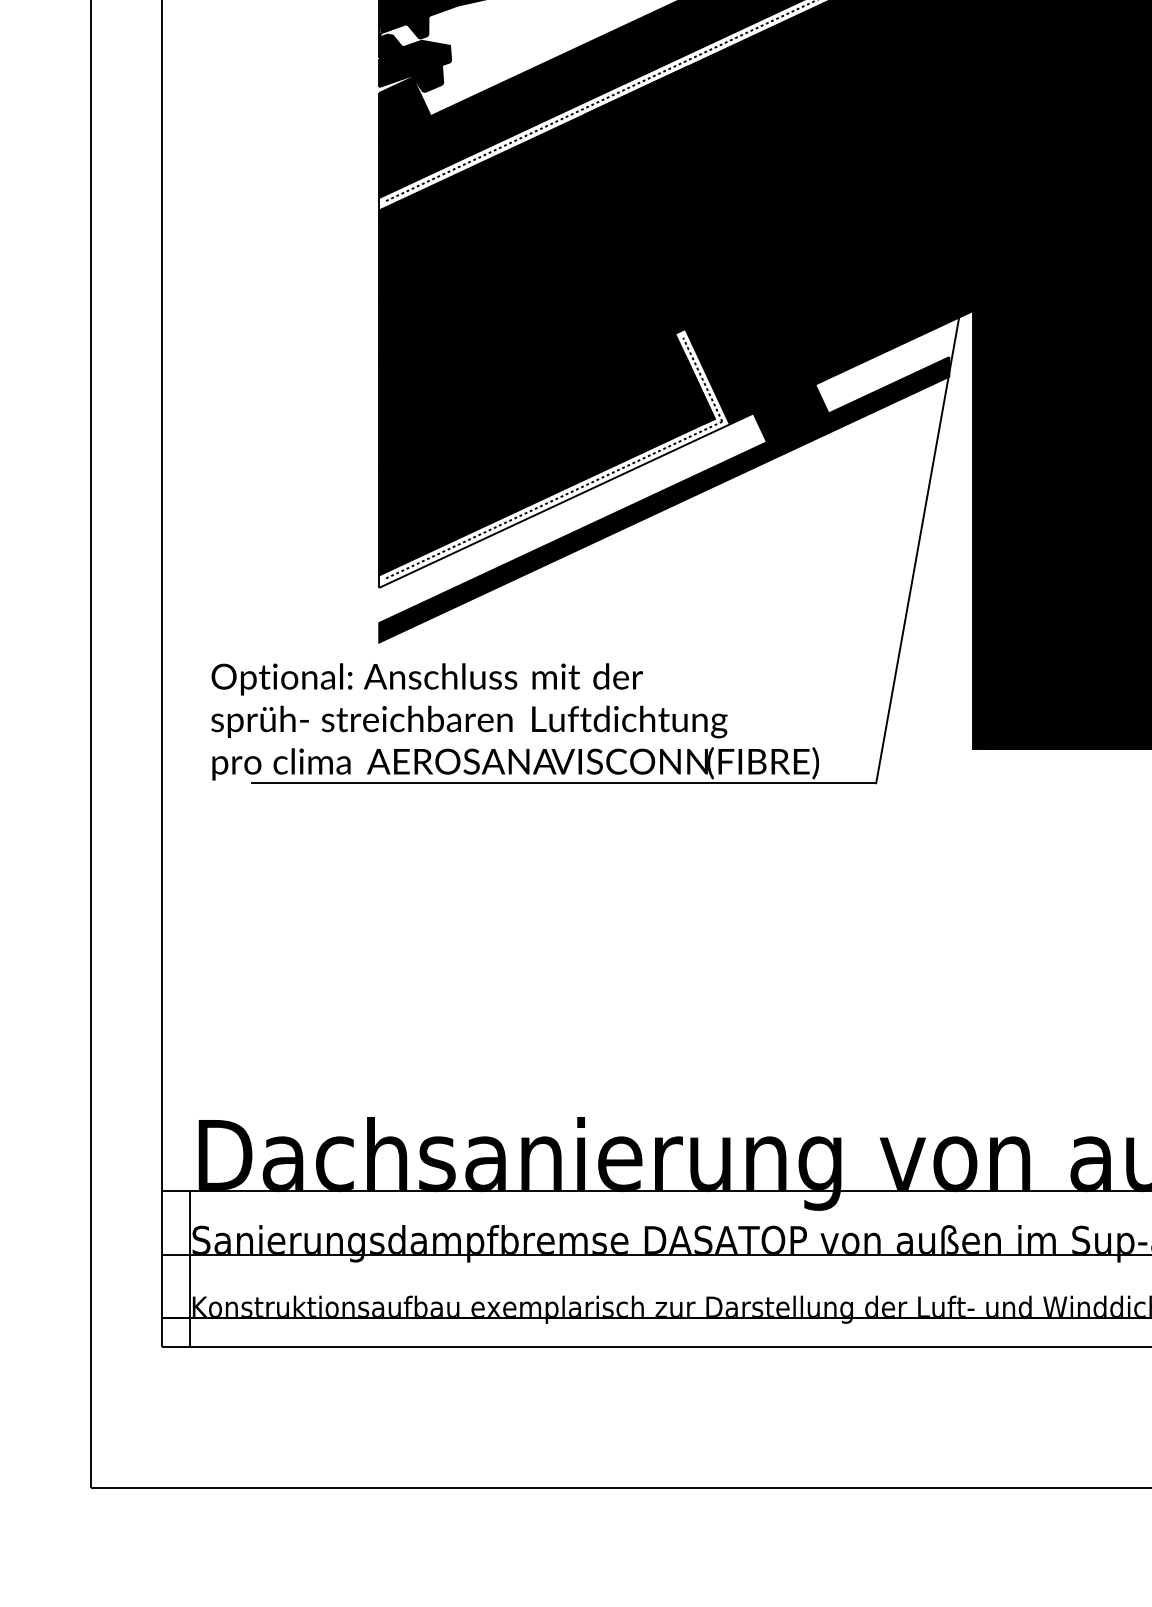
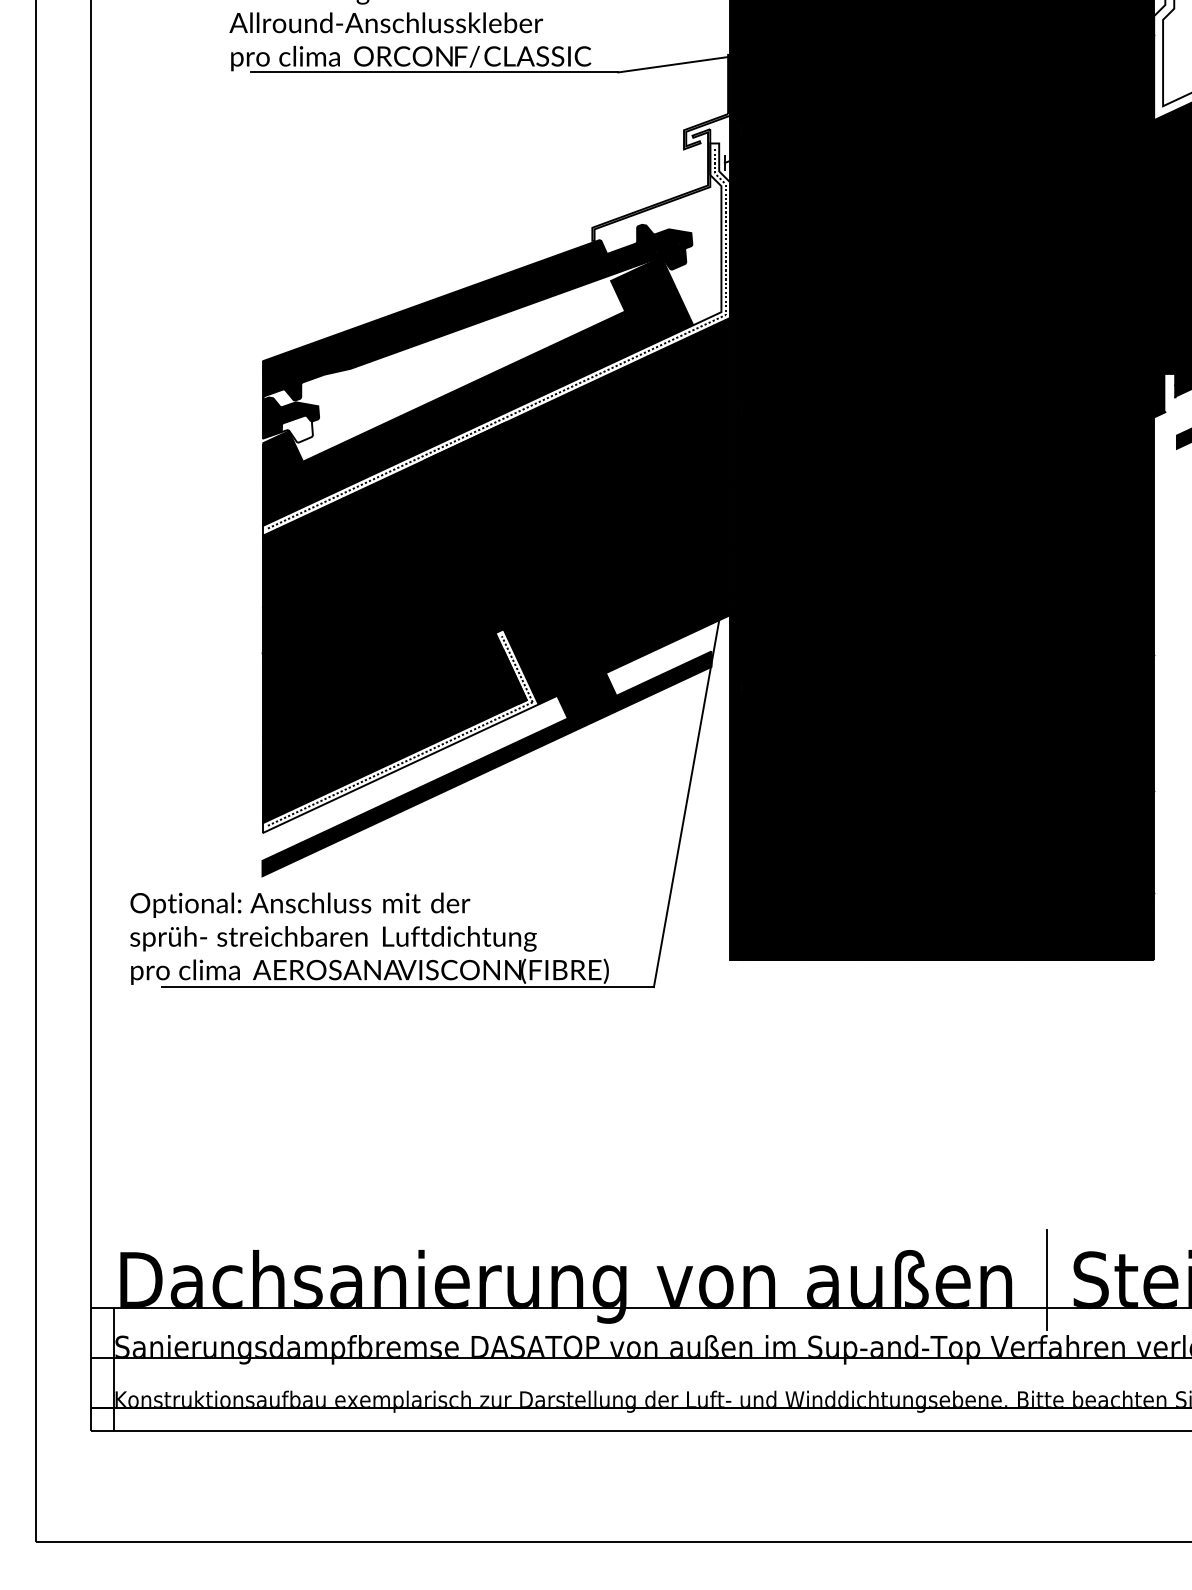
fill: (422, 74) -> (296, 428), removed

